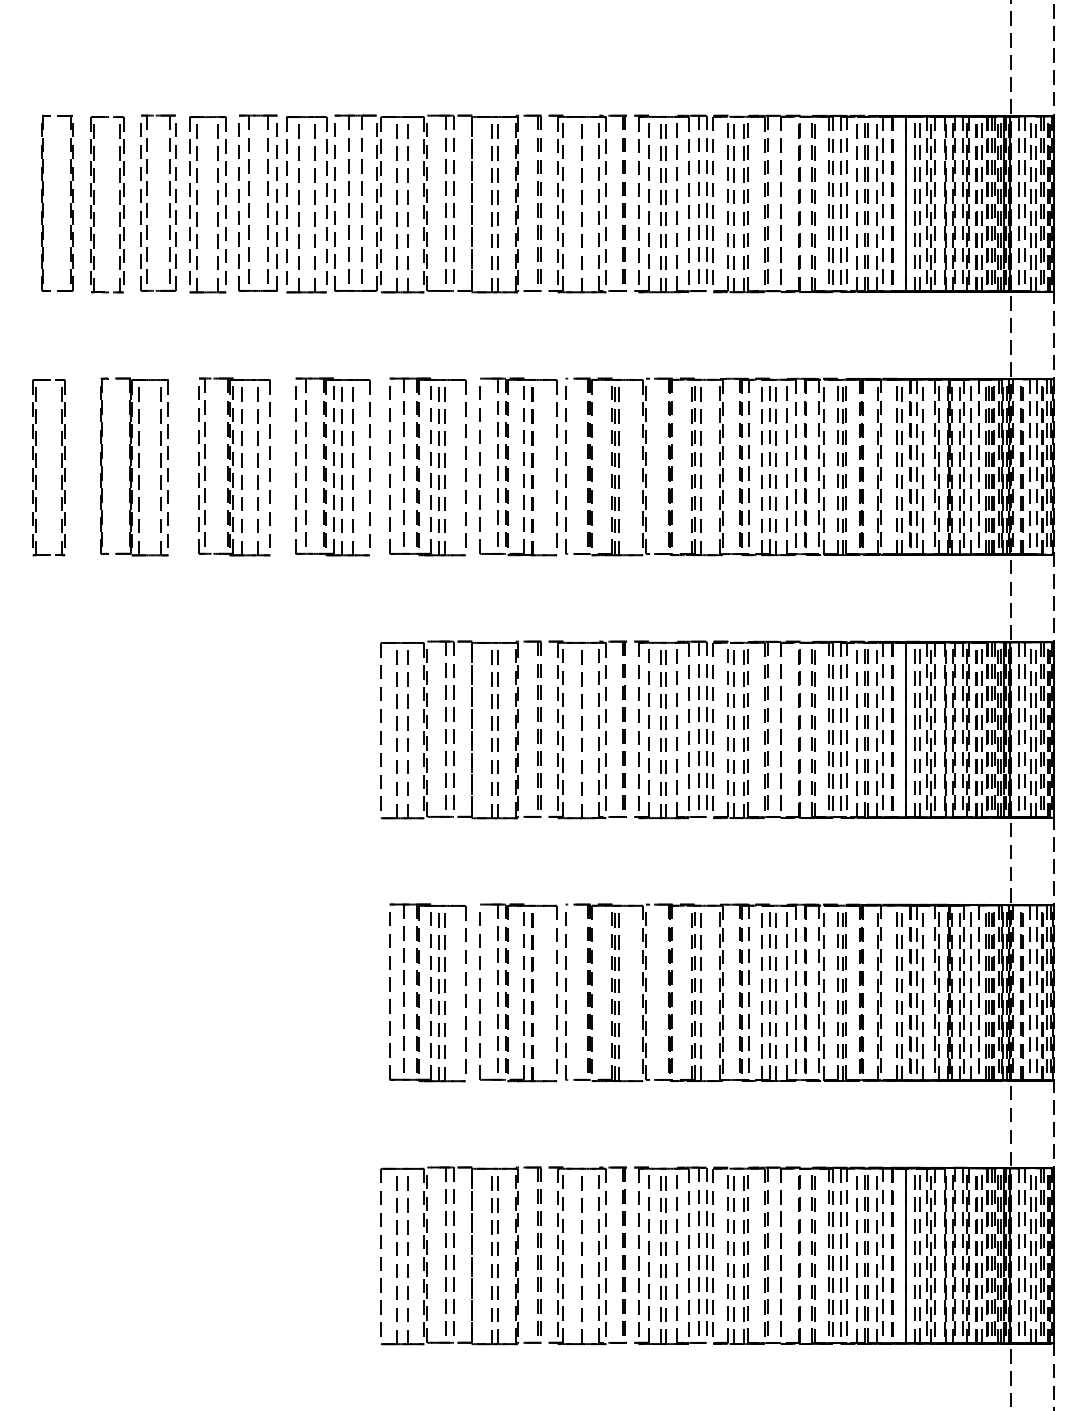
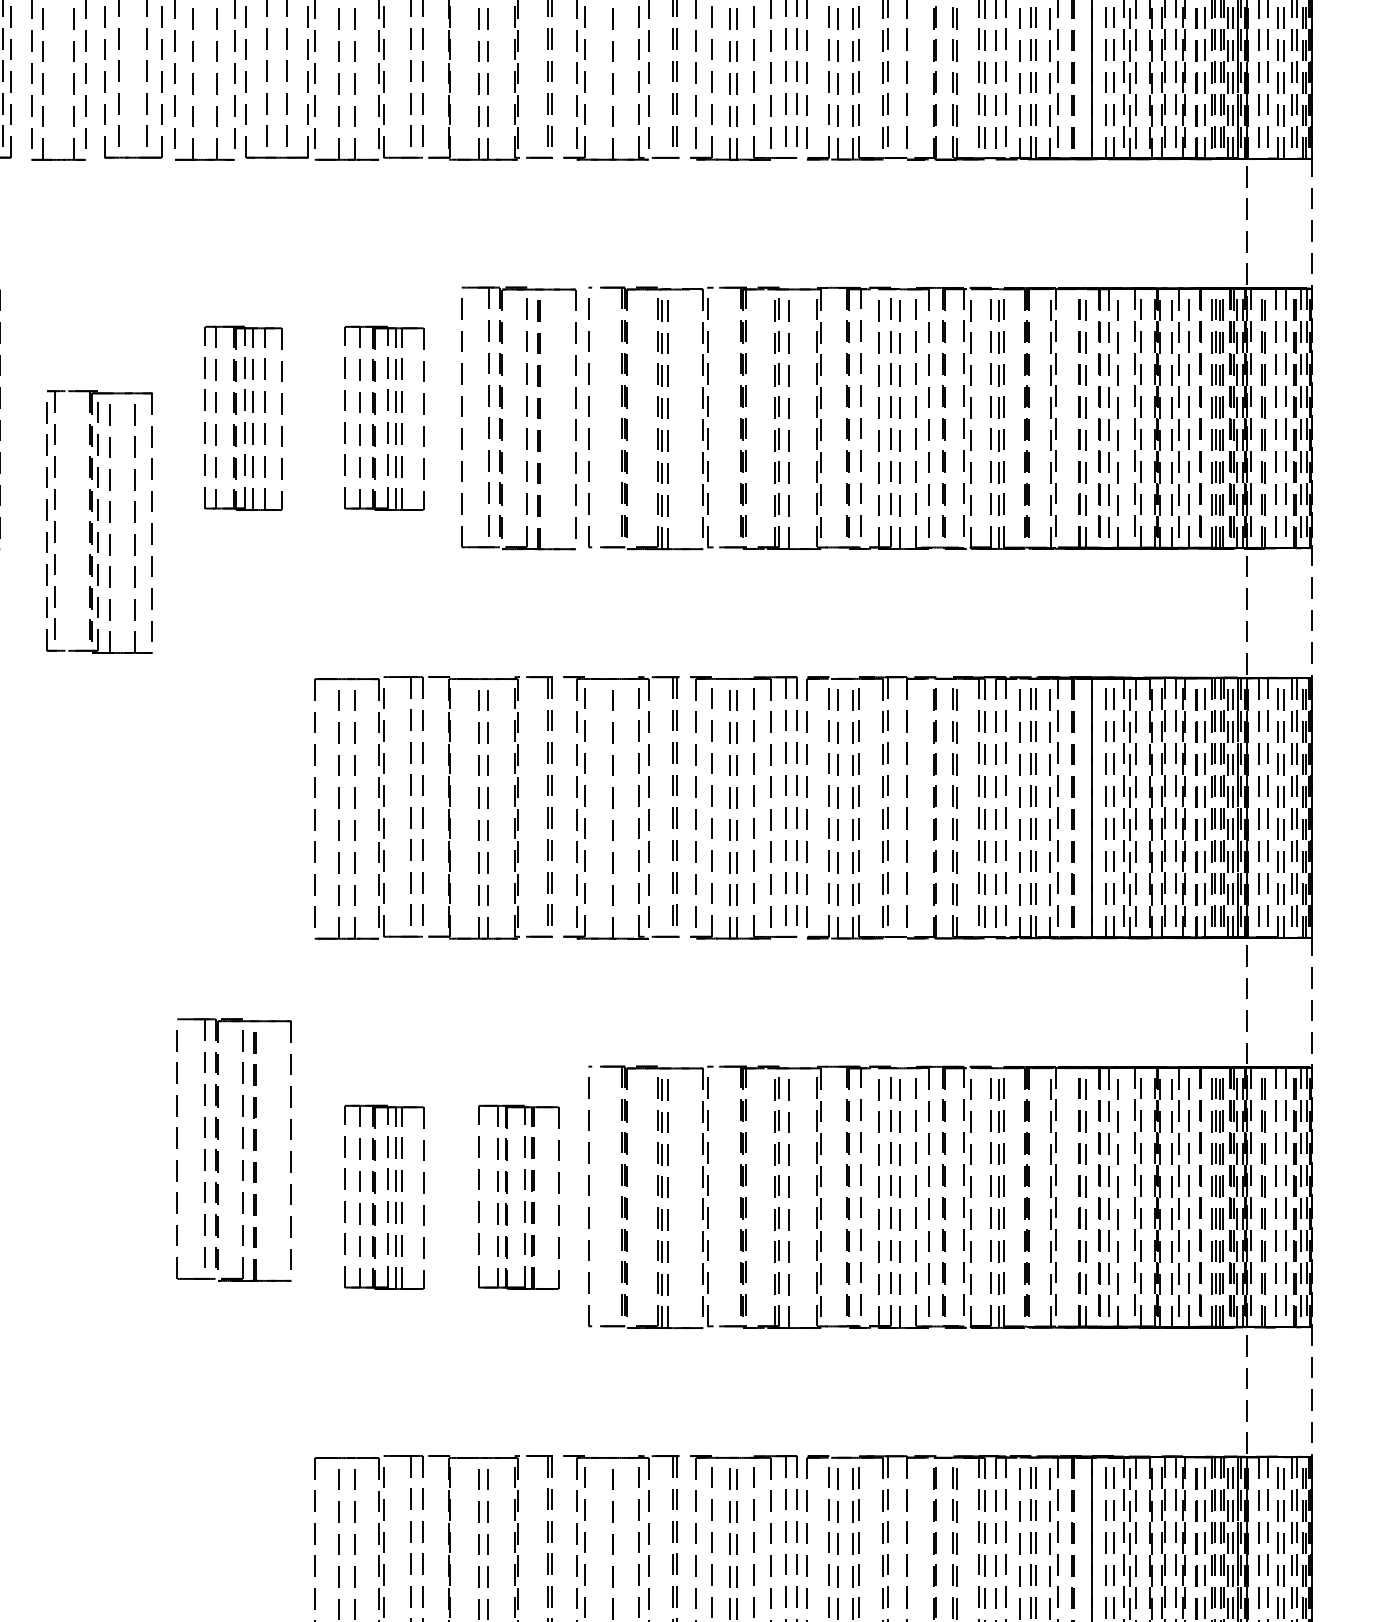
part: (234, 466) -> (99, 521), moved
part: (332, 466) -> (243, 417), size x0.7
part: (427, 466) -> (383, 417), size x0.7
part: (326, 960) -> (234, 1149), added
part: (427, 992) -> (383, 1196), size x0.7
part: (518, 992) -> (518, 1196), size x0.7

